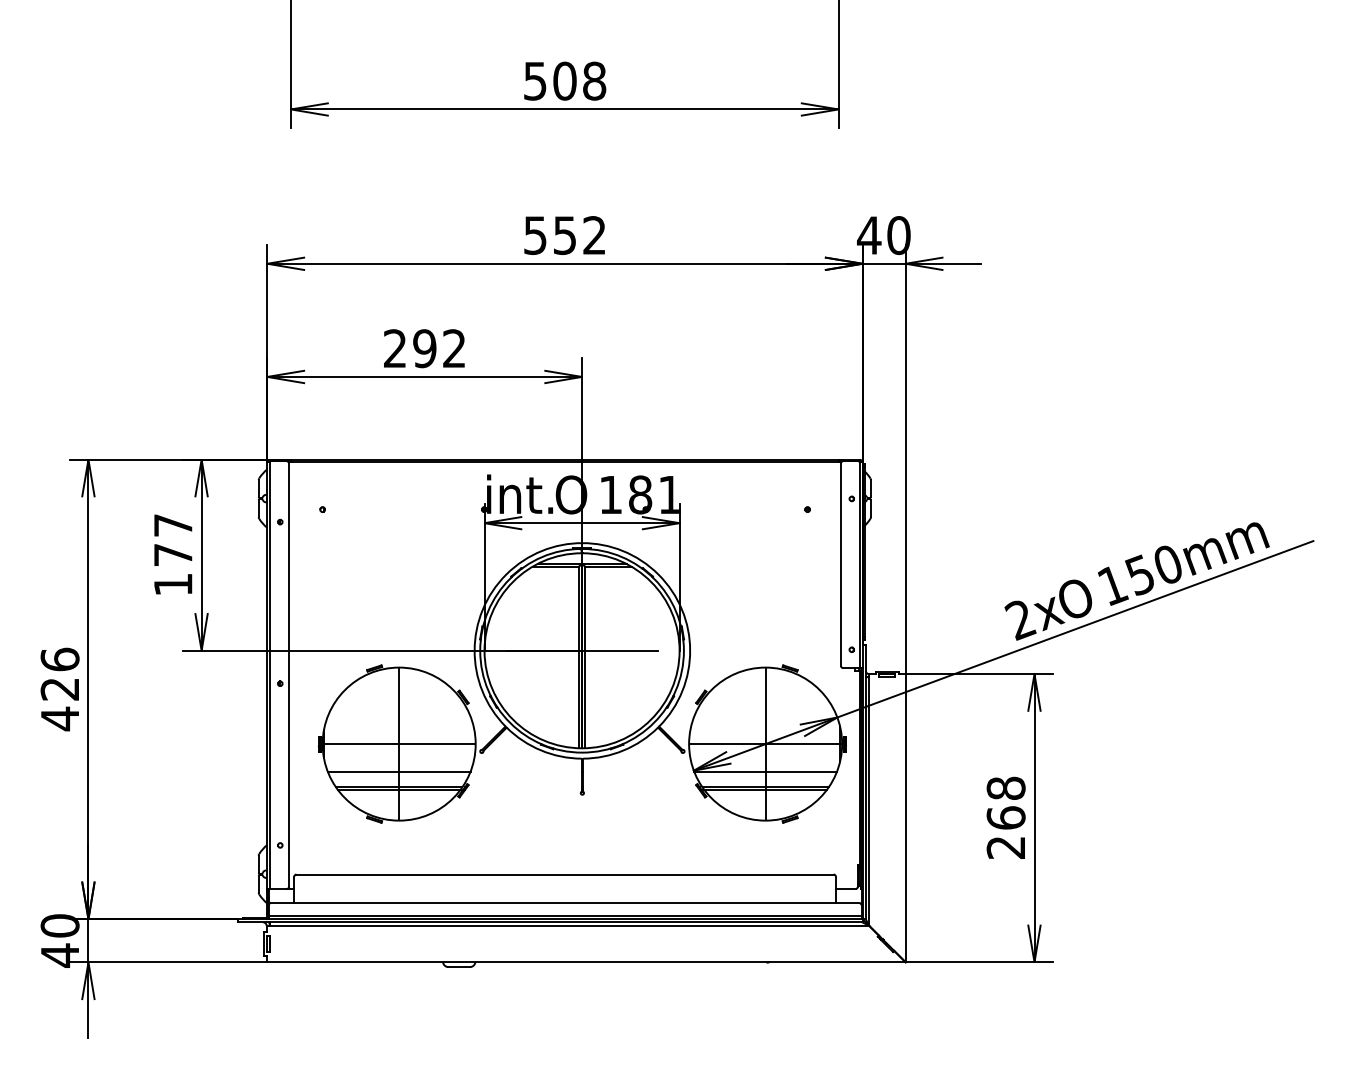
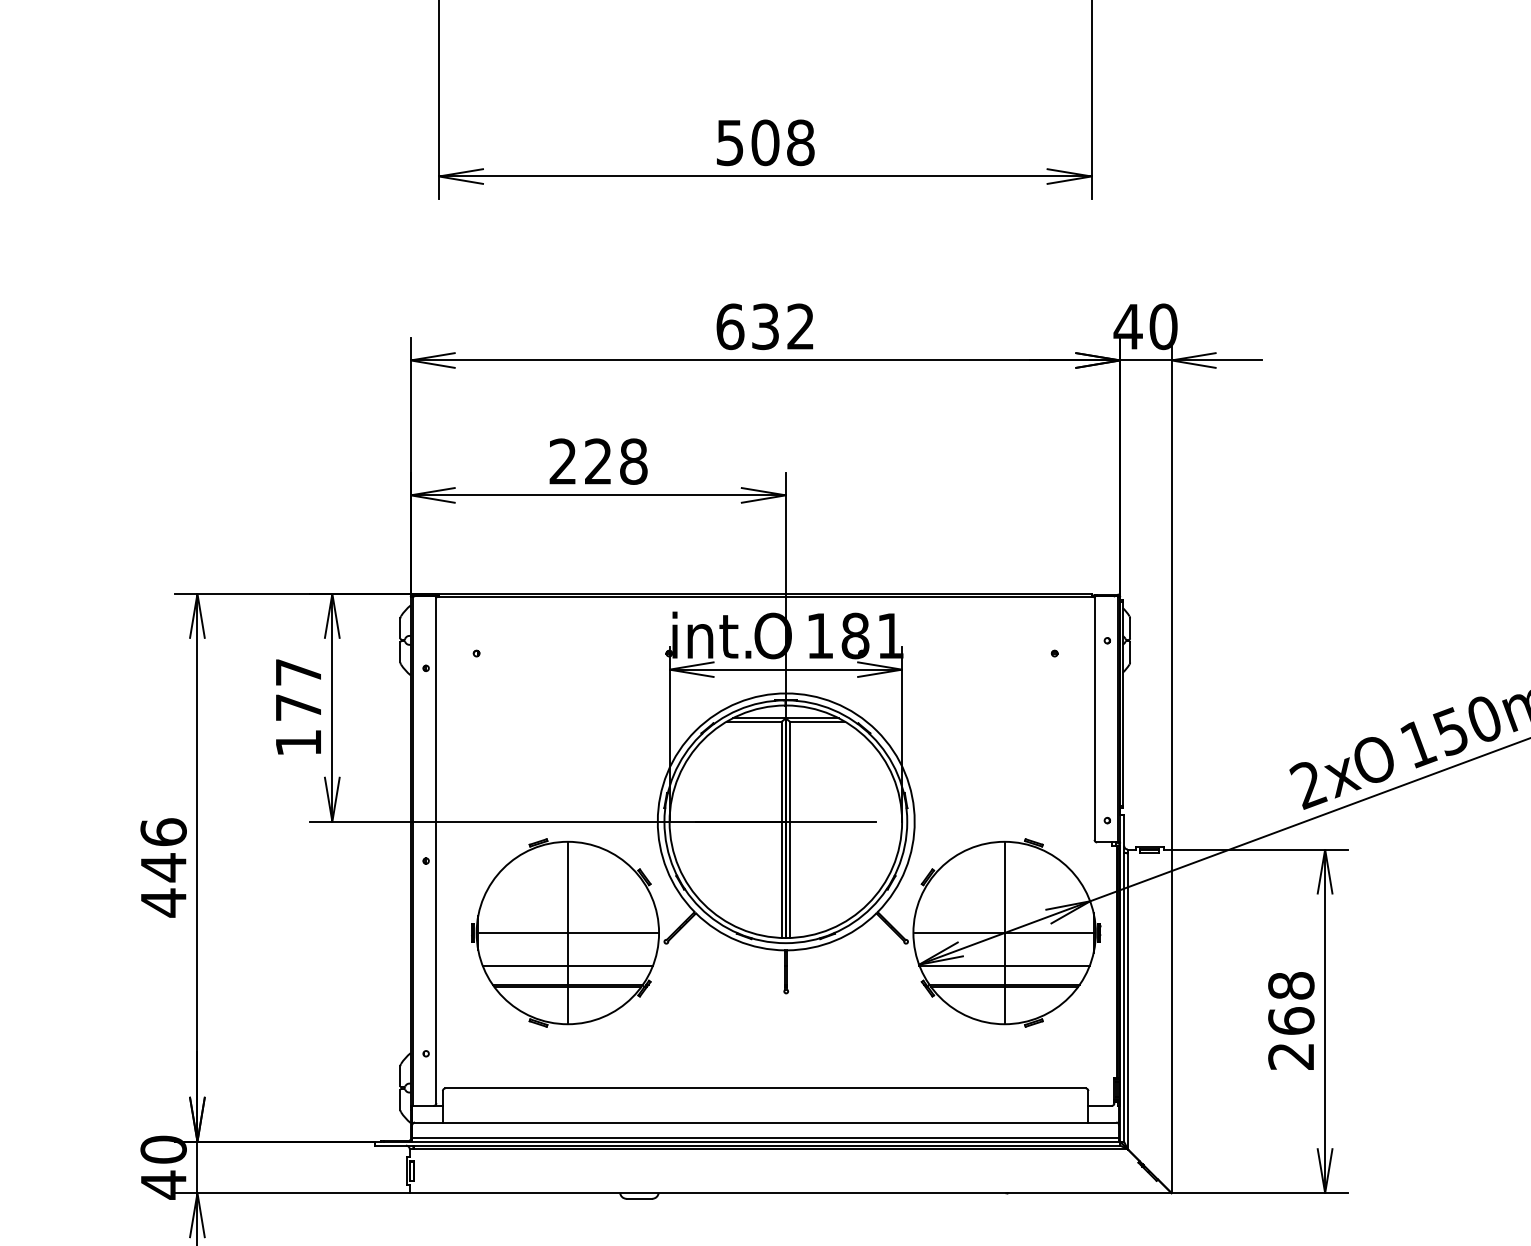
text: (550, 235) -> (748, 326), 552 -> 632
text: (439, 348) -> (615, 461), 292 -> 228
text: (59, 689) -> (162, 867), 426 -> 446

